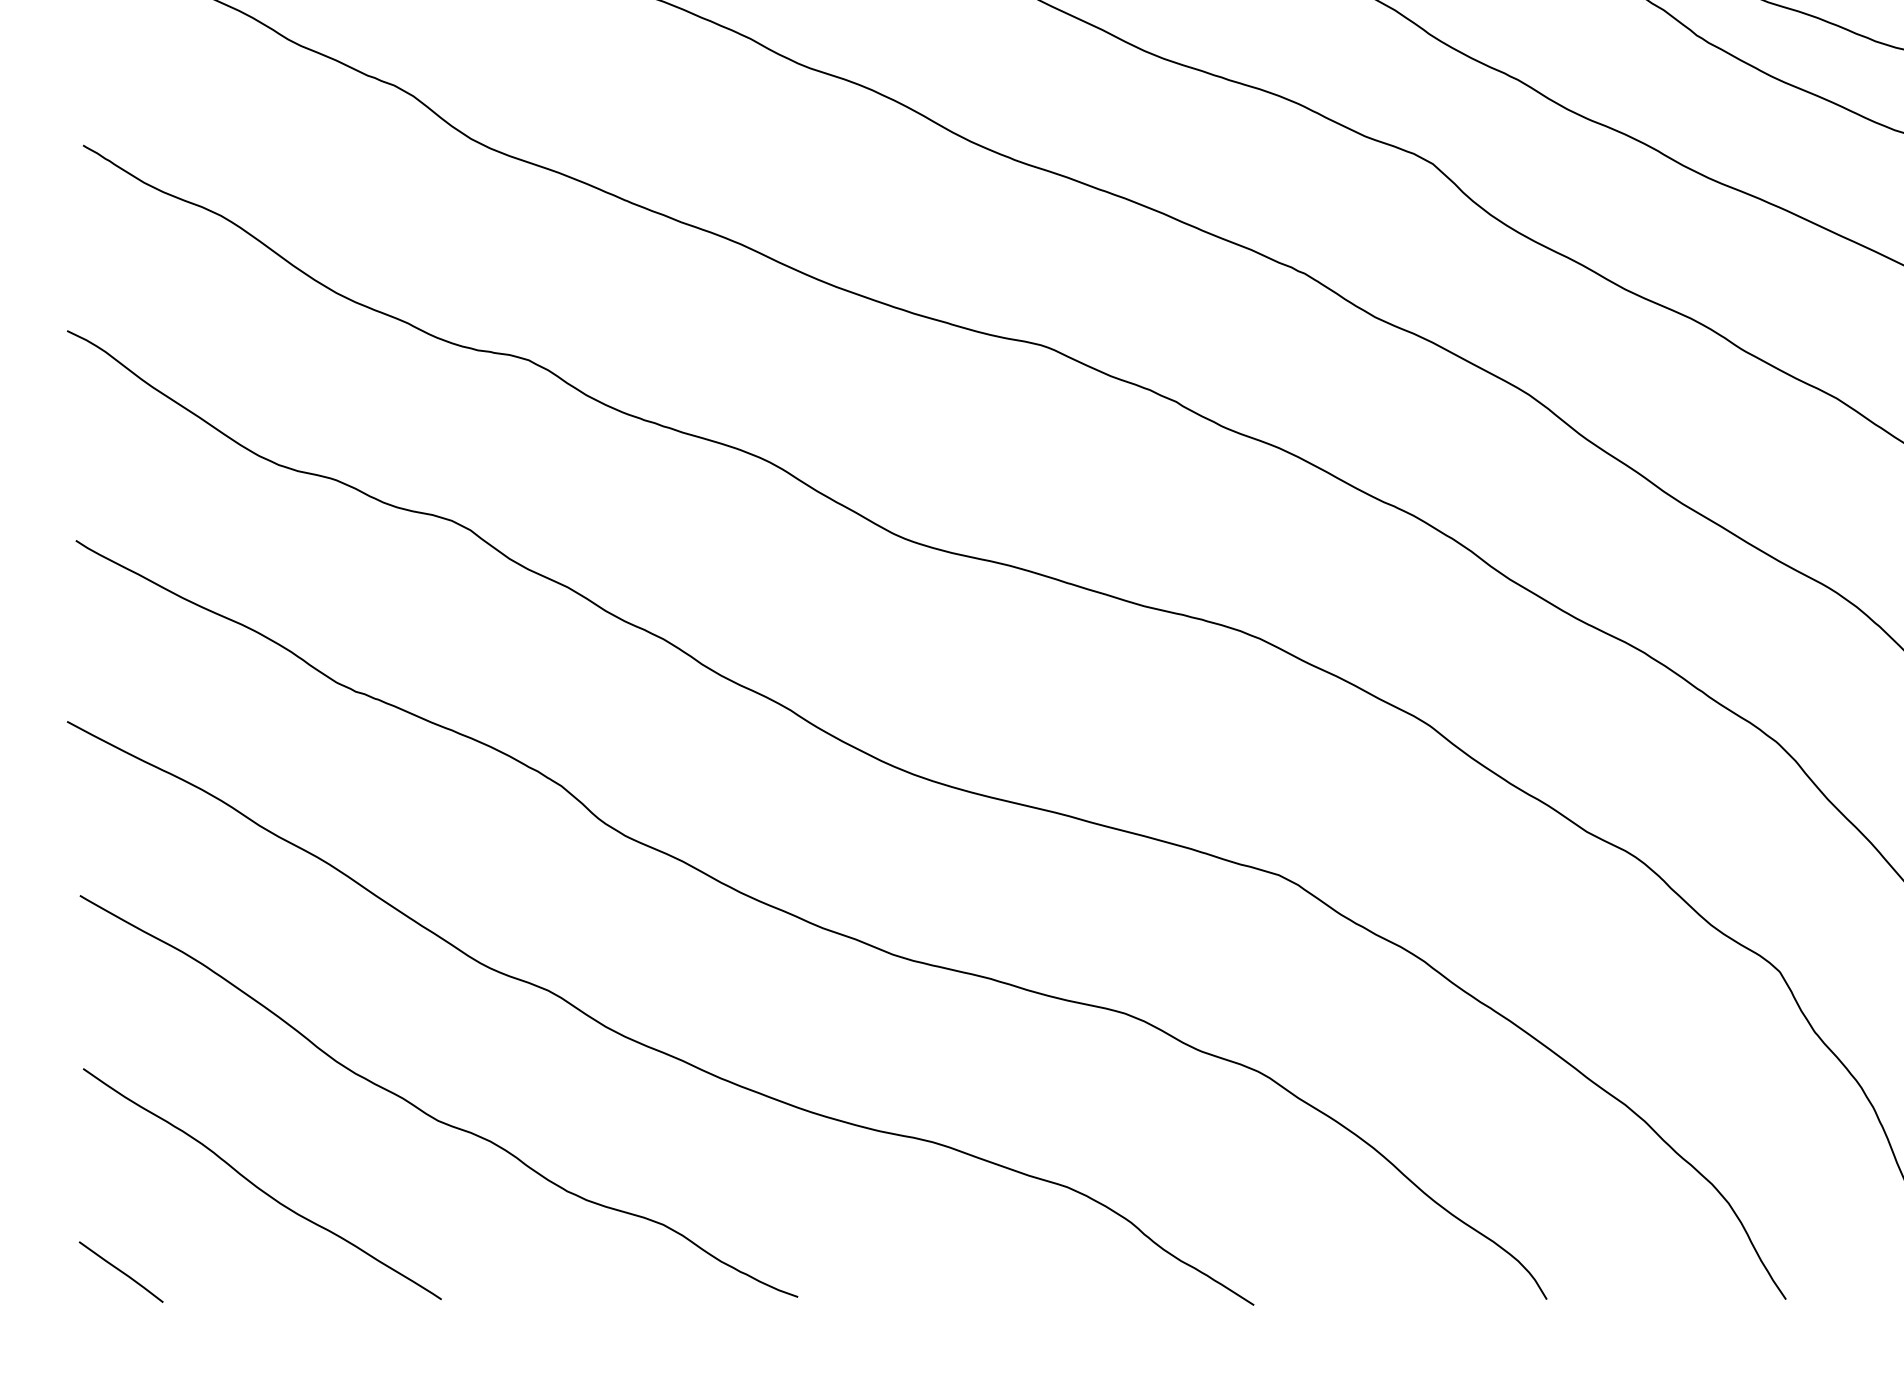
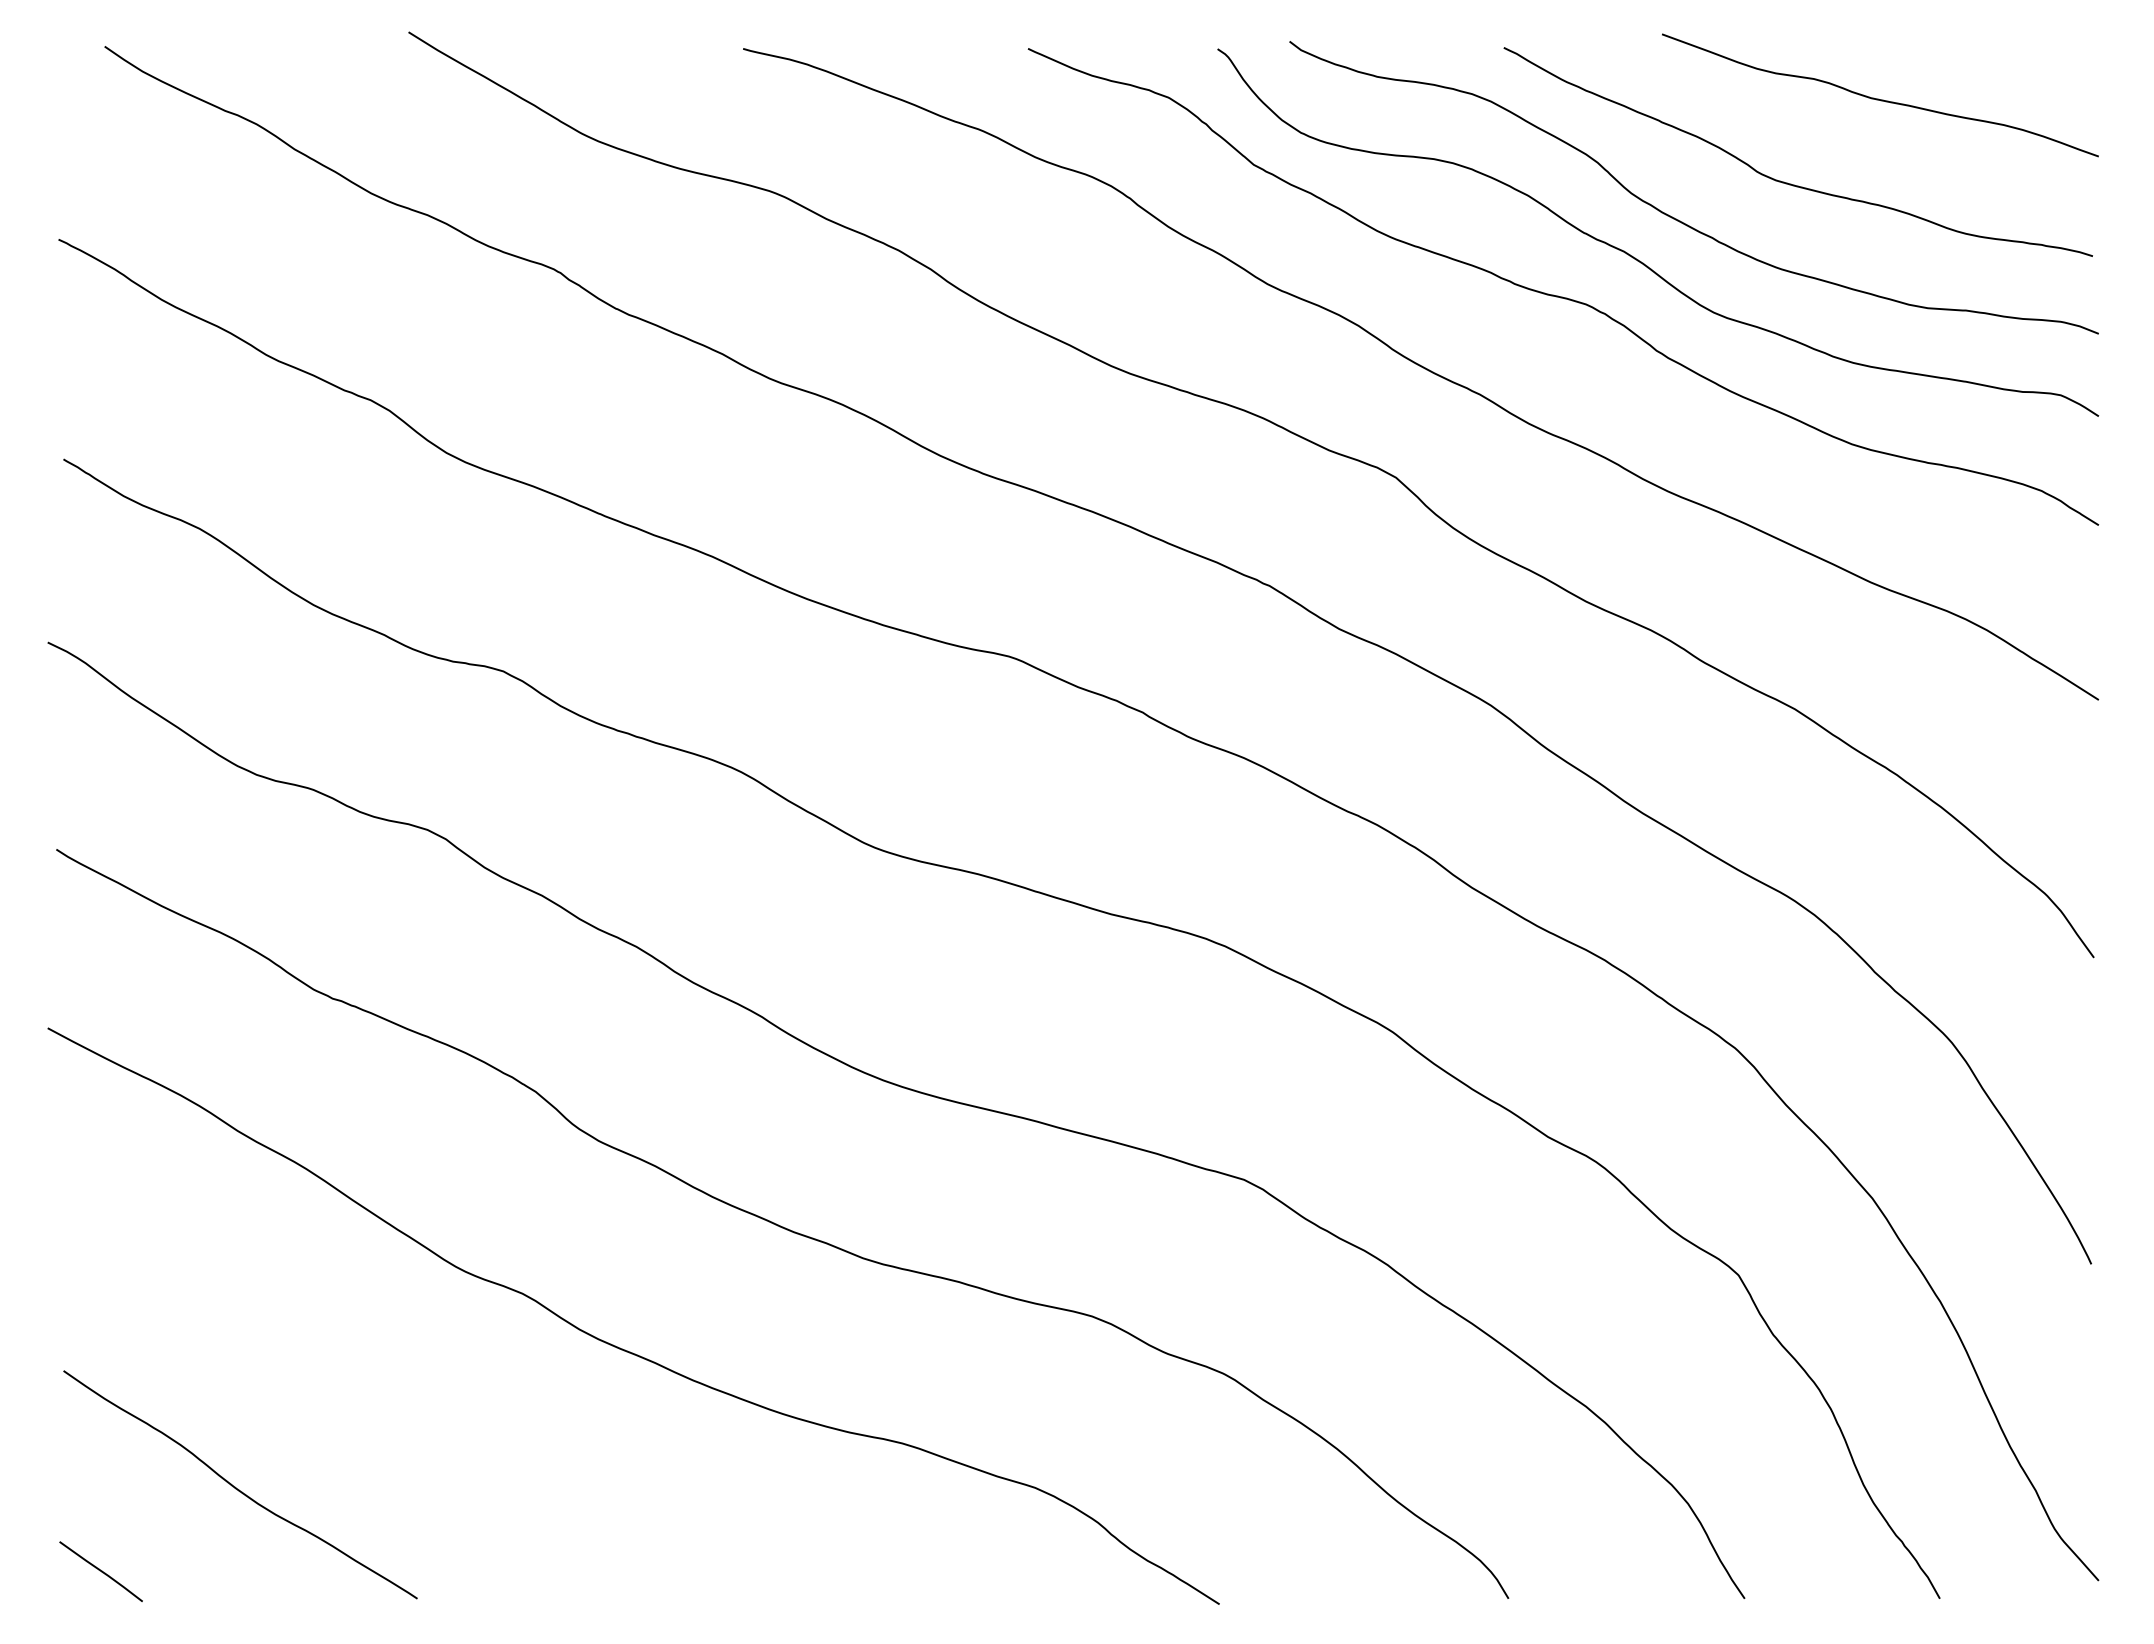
curve: (428, 1113) -> (404, 1415), removed

